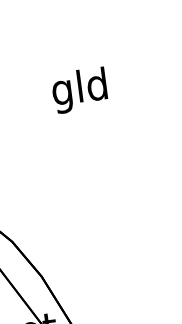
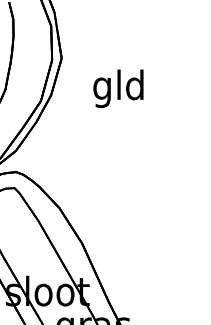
text: (79, 90) -> (118, 88), moved

